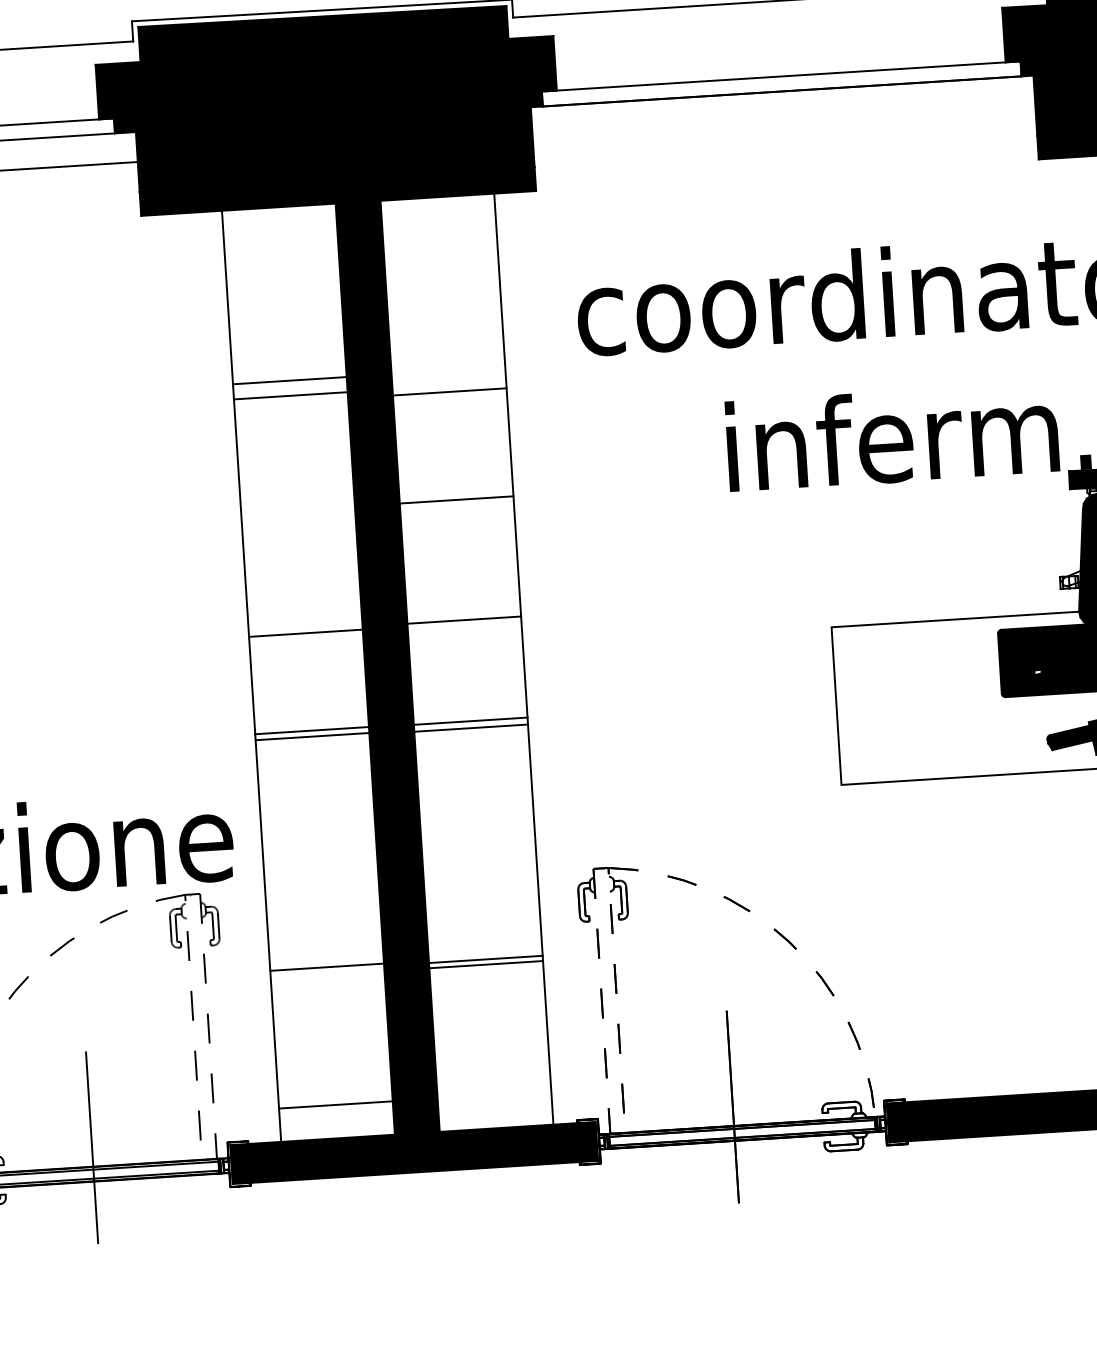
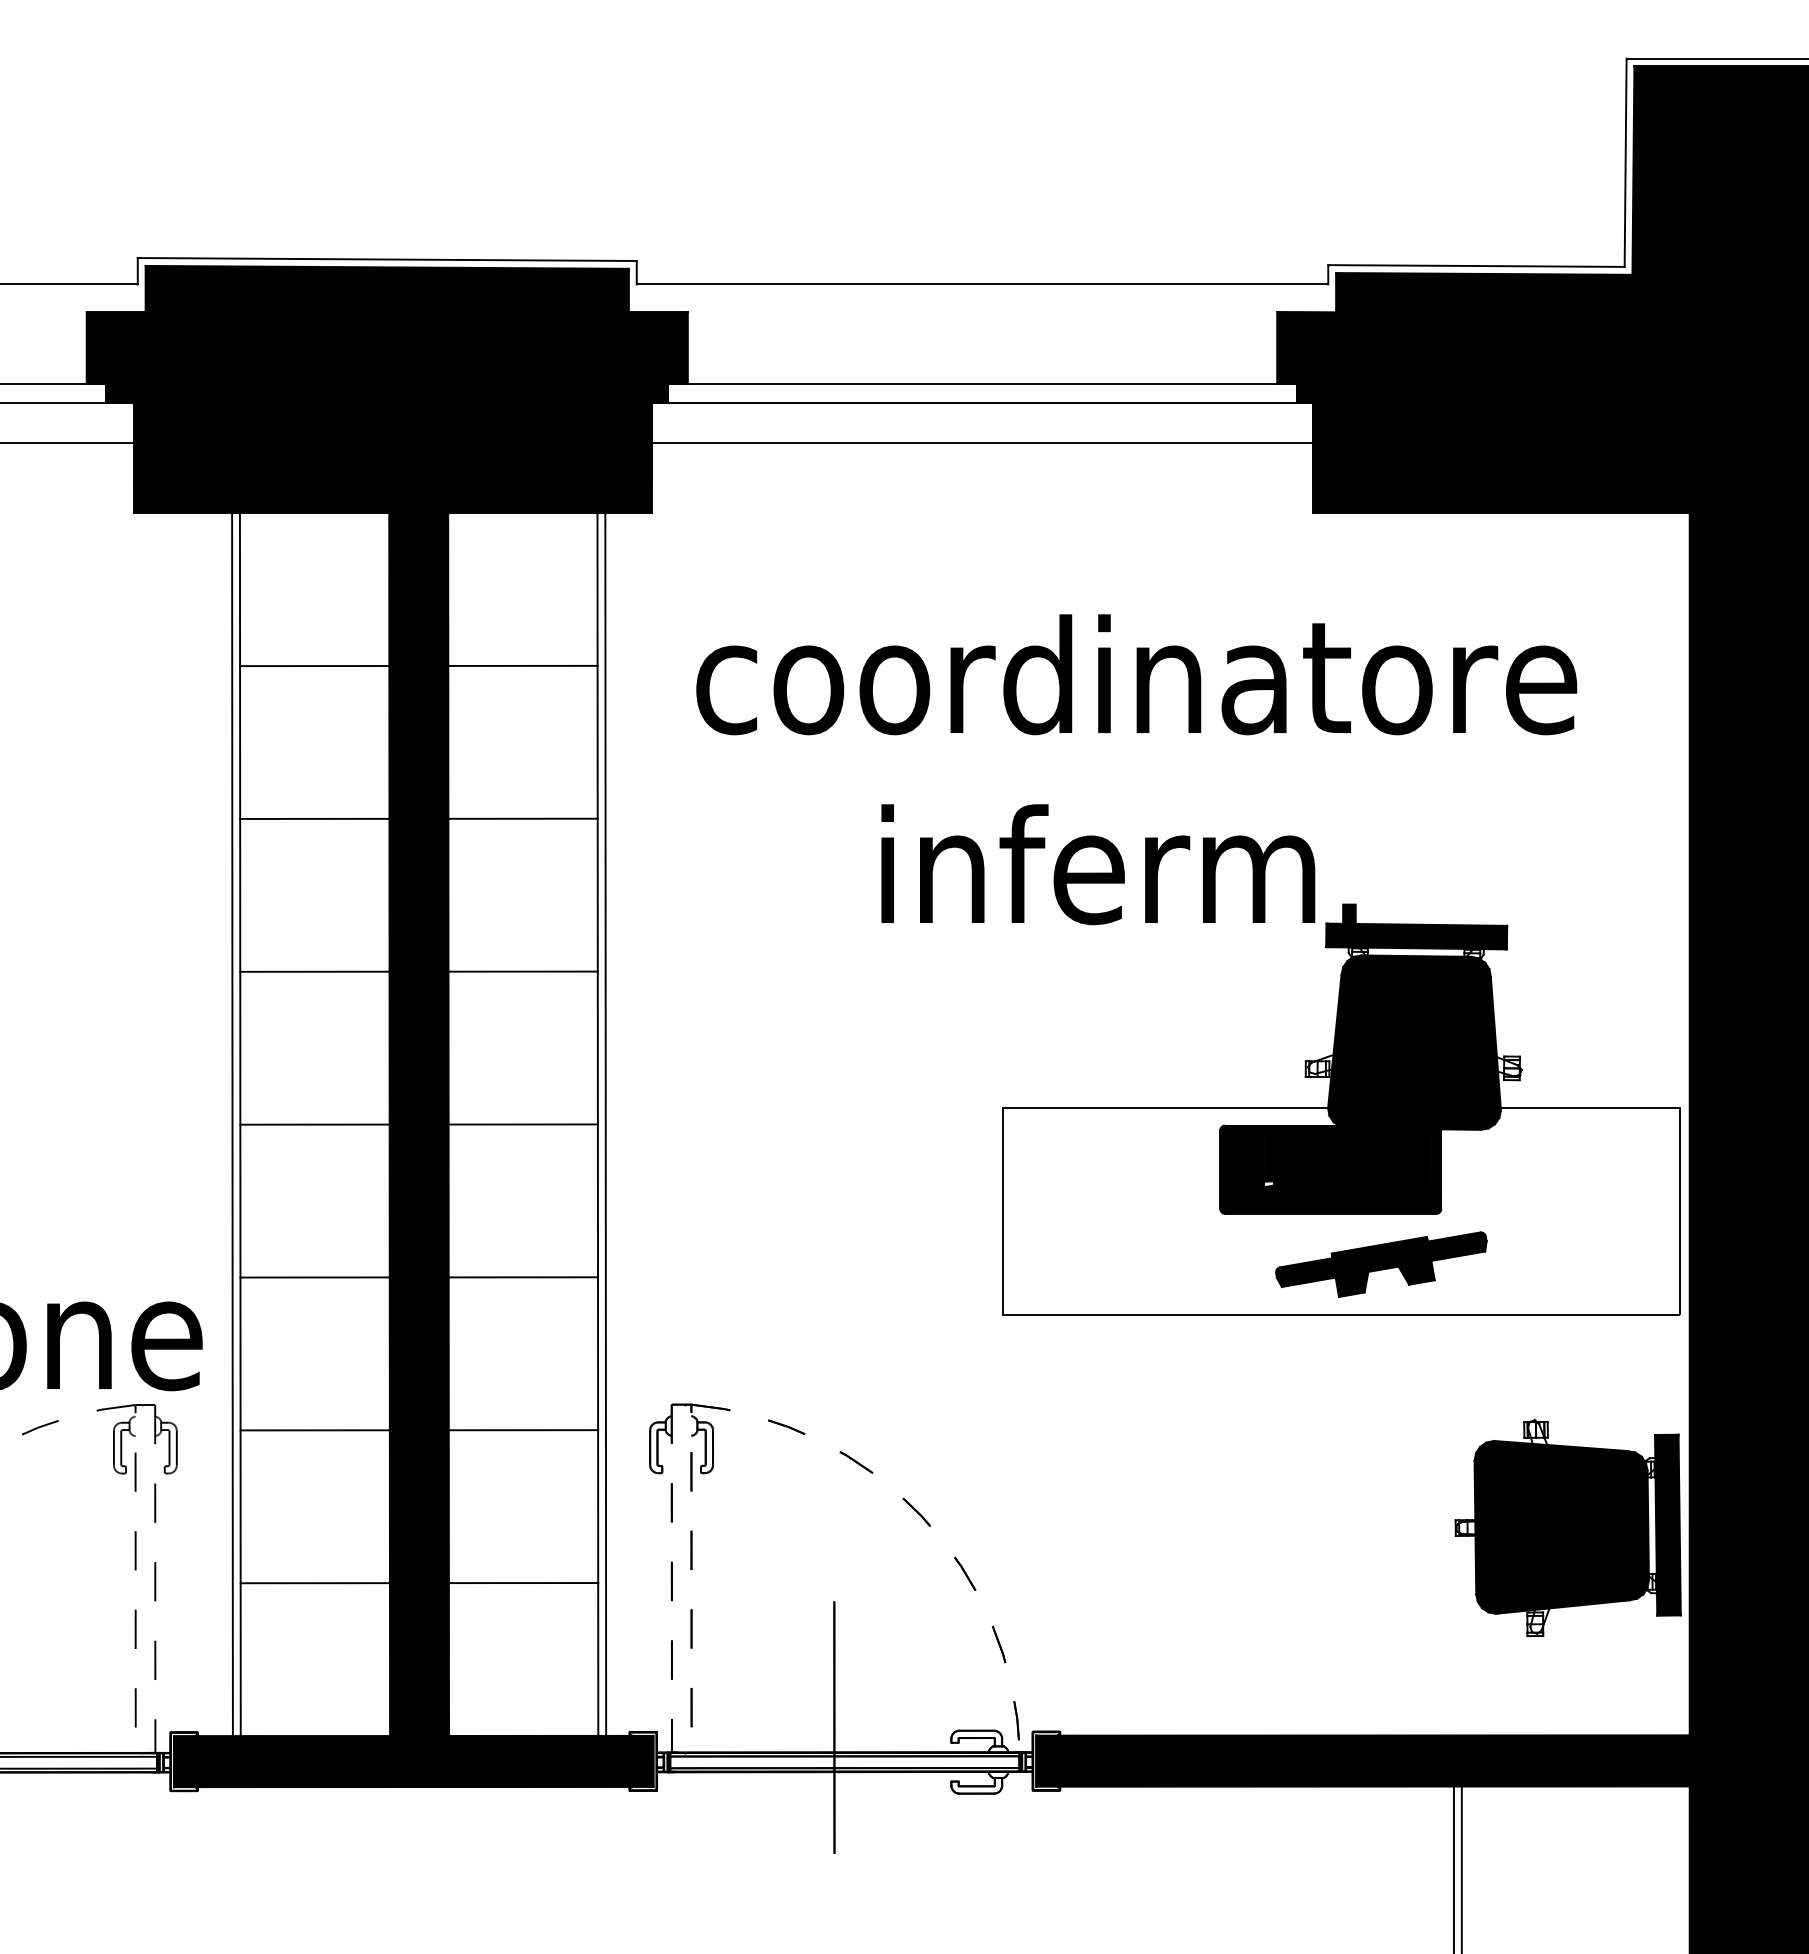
line: (784, 121) -> (982, 442), added
line: (289, 381) -> (314, 666), moved
line: (449, 391) -> (522, 665), moved
line: (290, 395) -> (314, 818), moved
line: (456, 499) -> (522, 818), moved
line: (463, 620) -> (522, 971), moved
line: (305, 633) -> (314, 971), moved
line: (529, 658) -> (605, 1124), added
line: (245, 676) -> (232, 1124), added
line: (470, 721) -> (523, 1277), moved
line: (470, 728) -> (522, 1124), moved
line: (311, 730) -> (314, 1124), moved
line: (312, 736) -> (314, 1277), moved
line: (485, 959) -> (523, 1430), moved
line: (486, 964) -> (523, 1583), moved
line: (326, 967) -> (314, 1430), moved
line: (335, 1105) -> (314, 1583), moved

